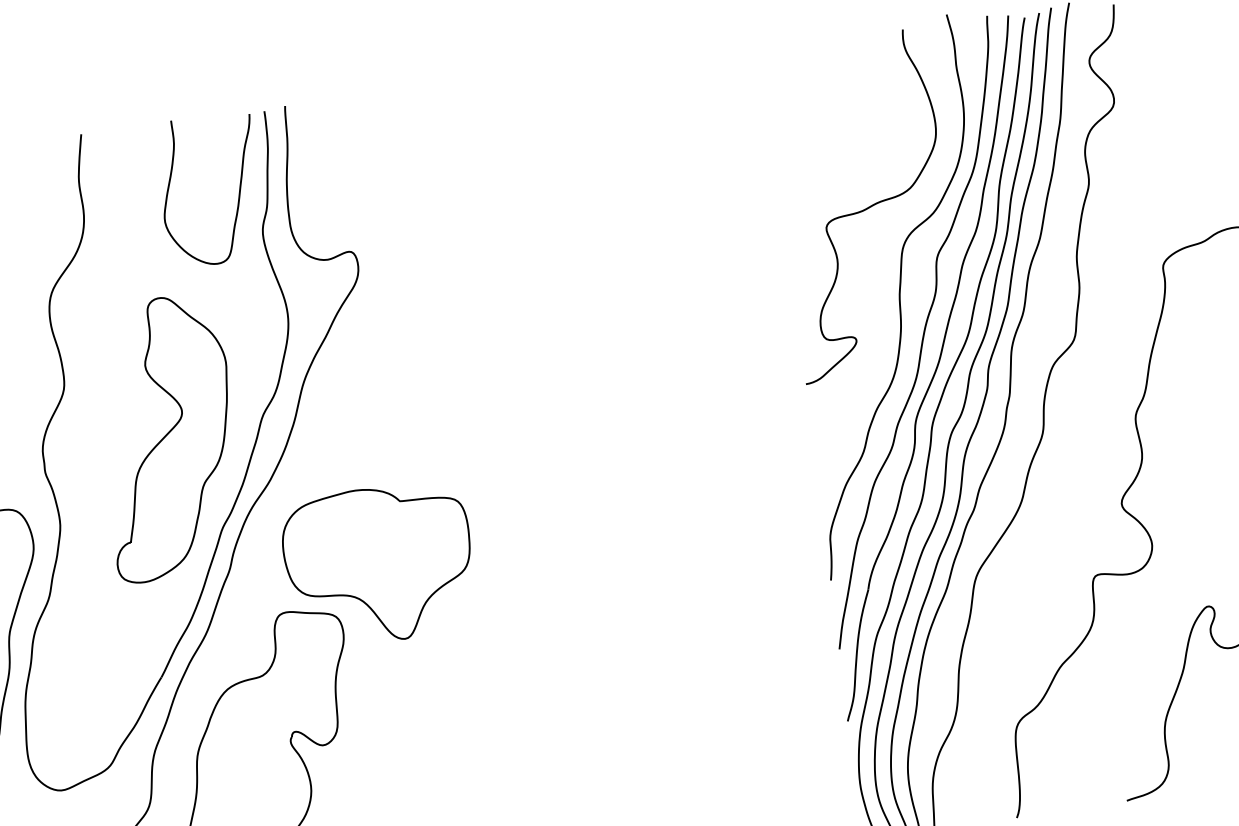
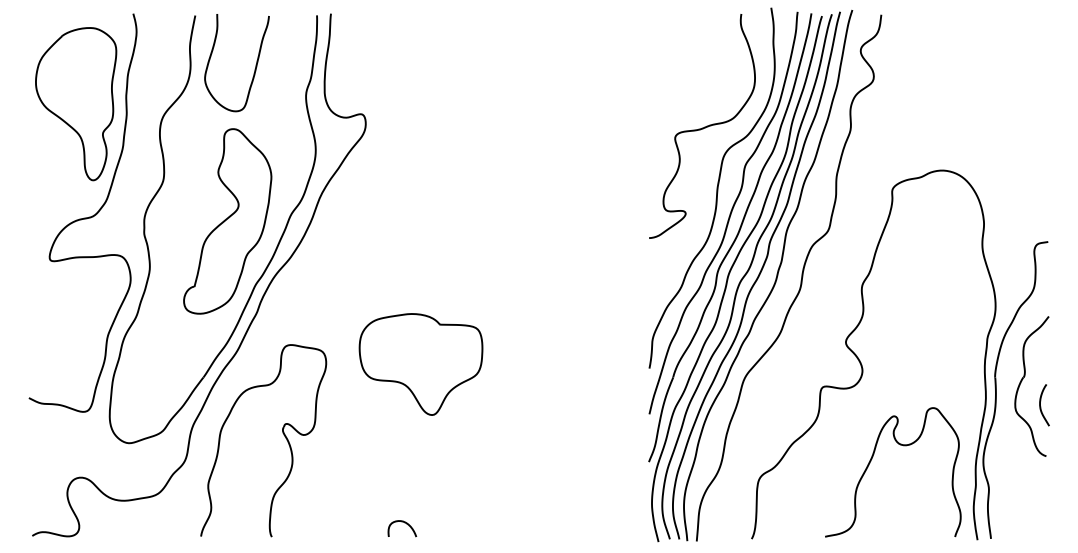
curve: (237, 197) -> (254, 69), moved
part: (378, 564) -> (420, 364), moved

